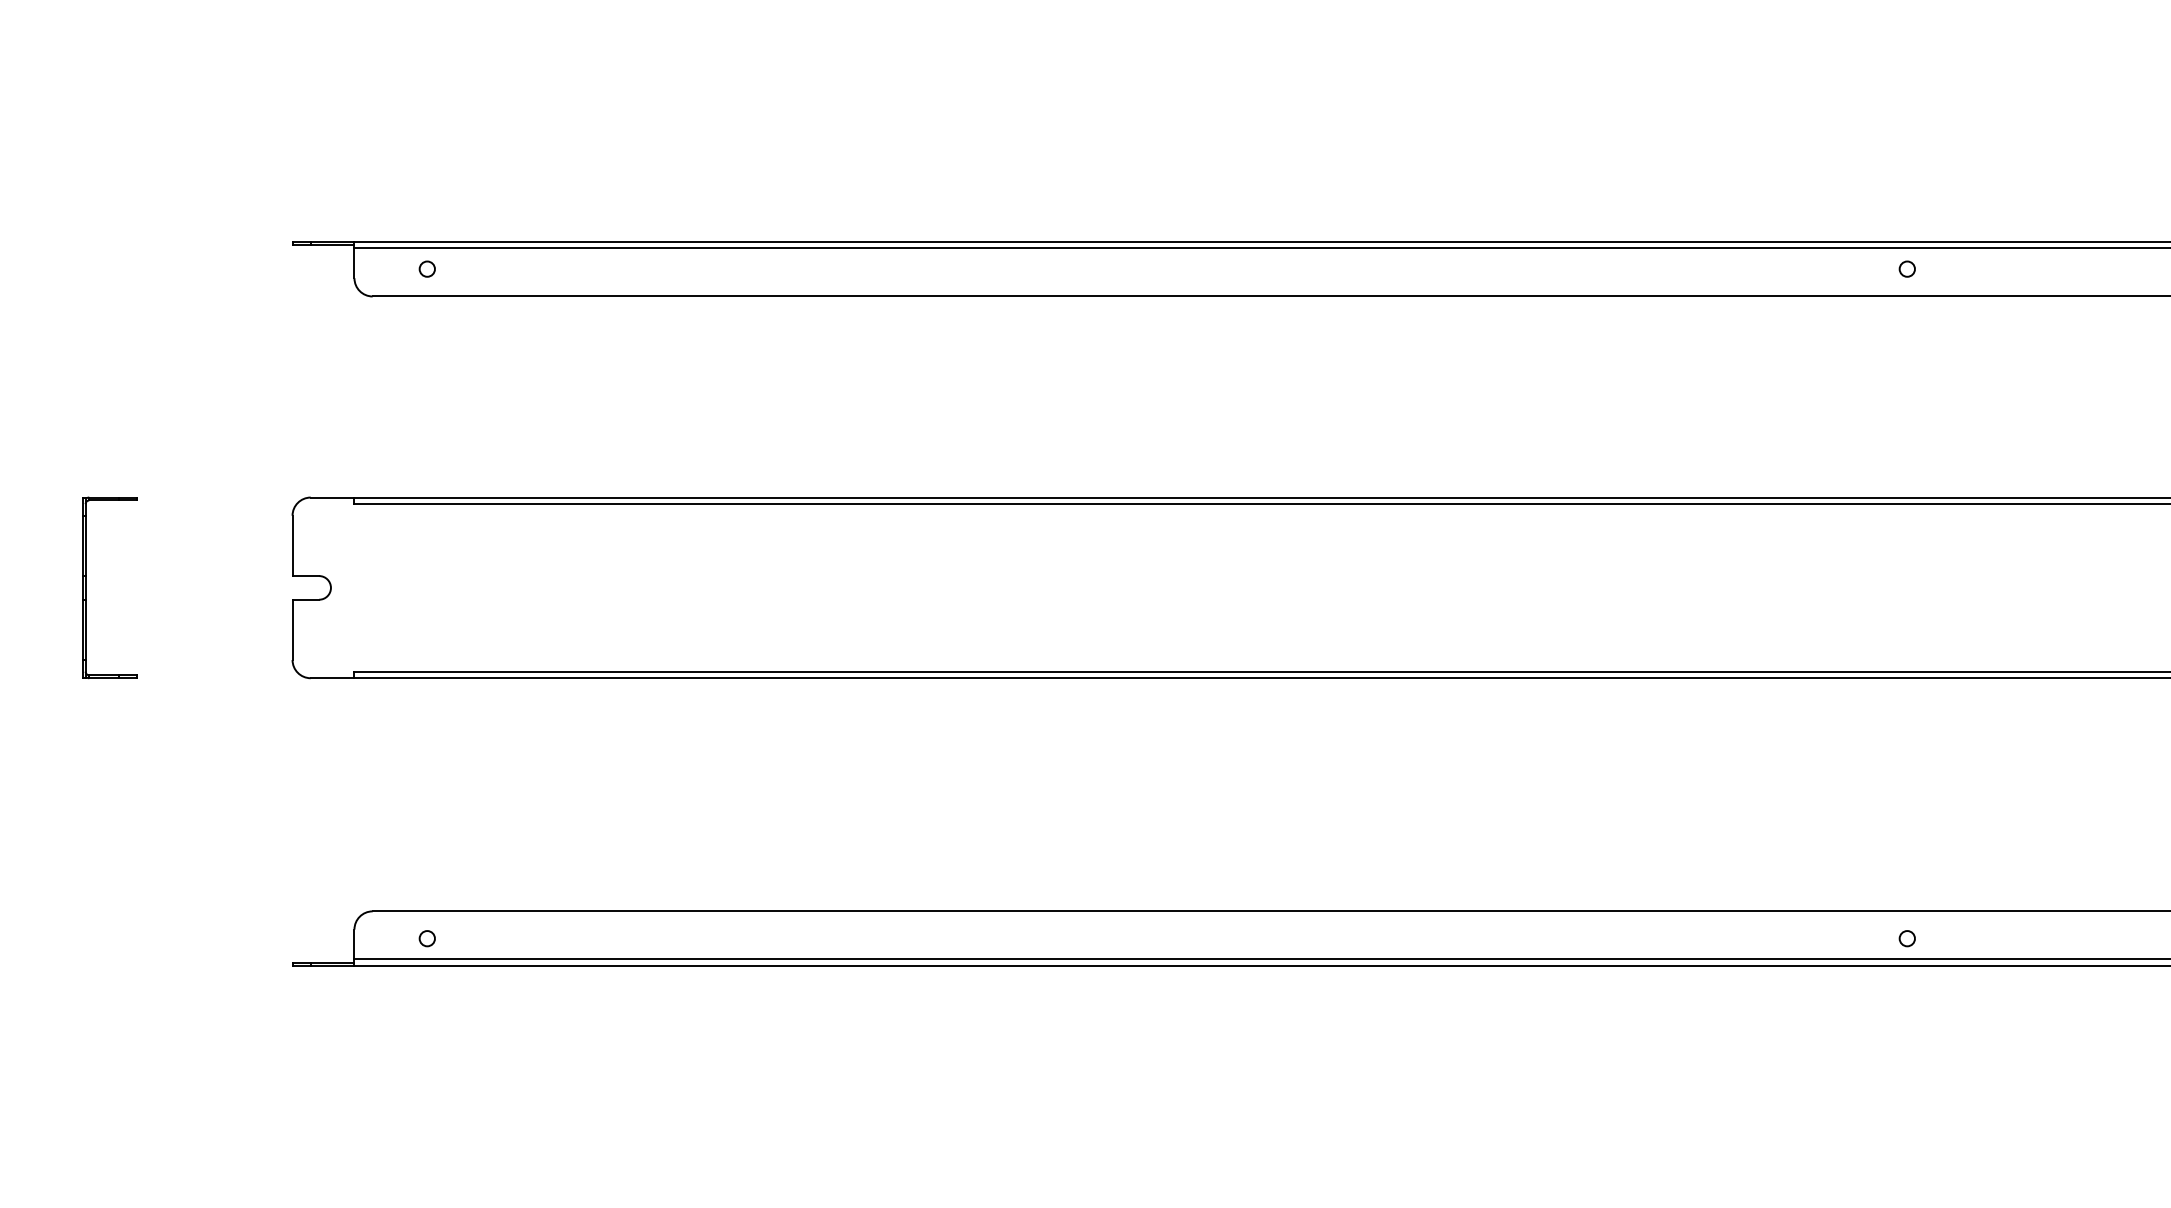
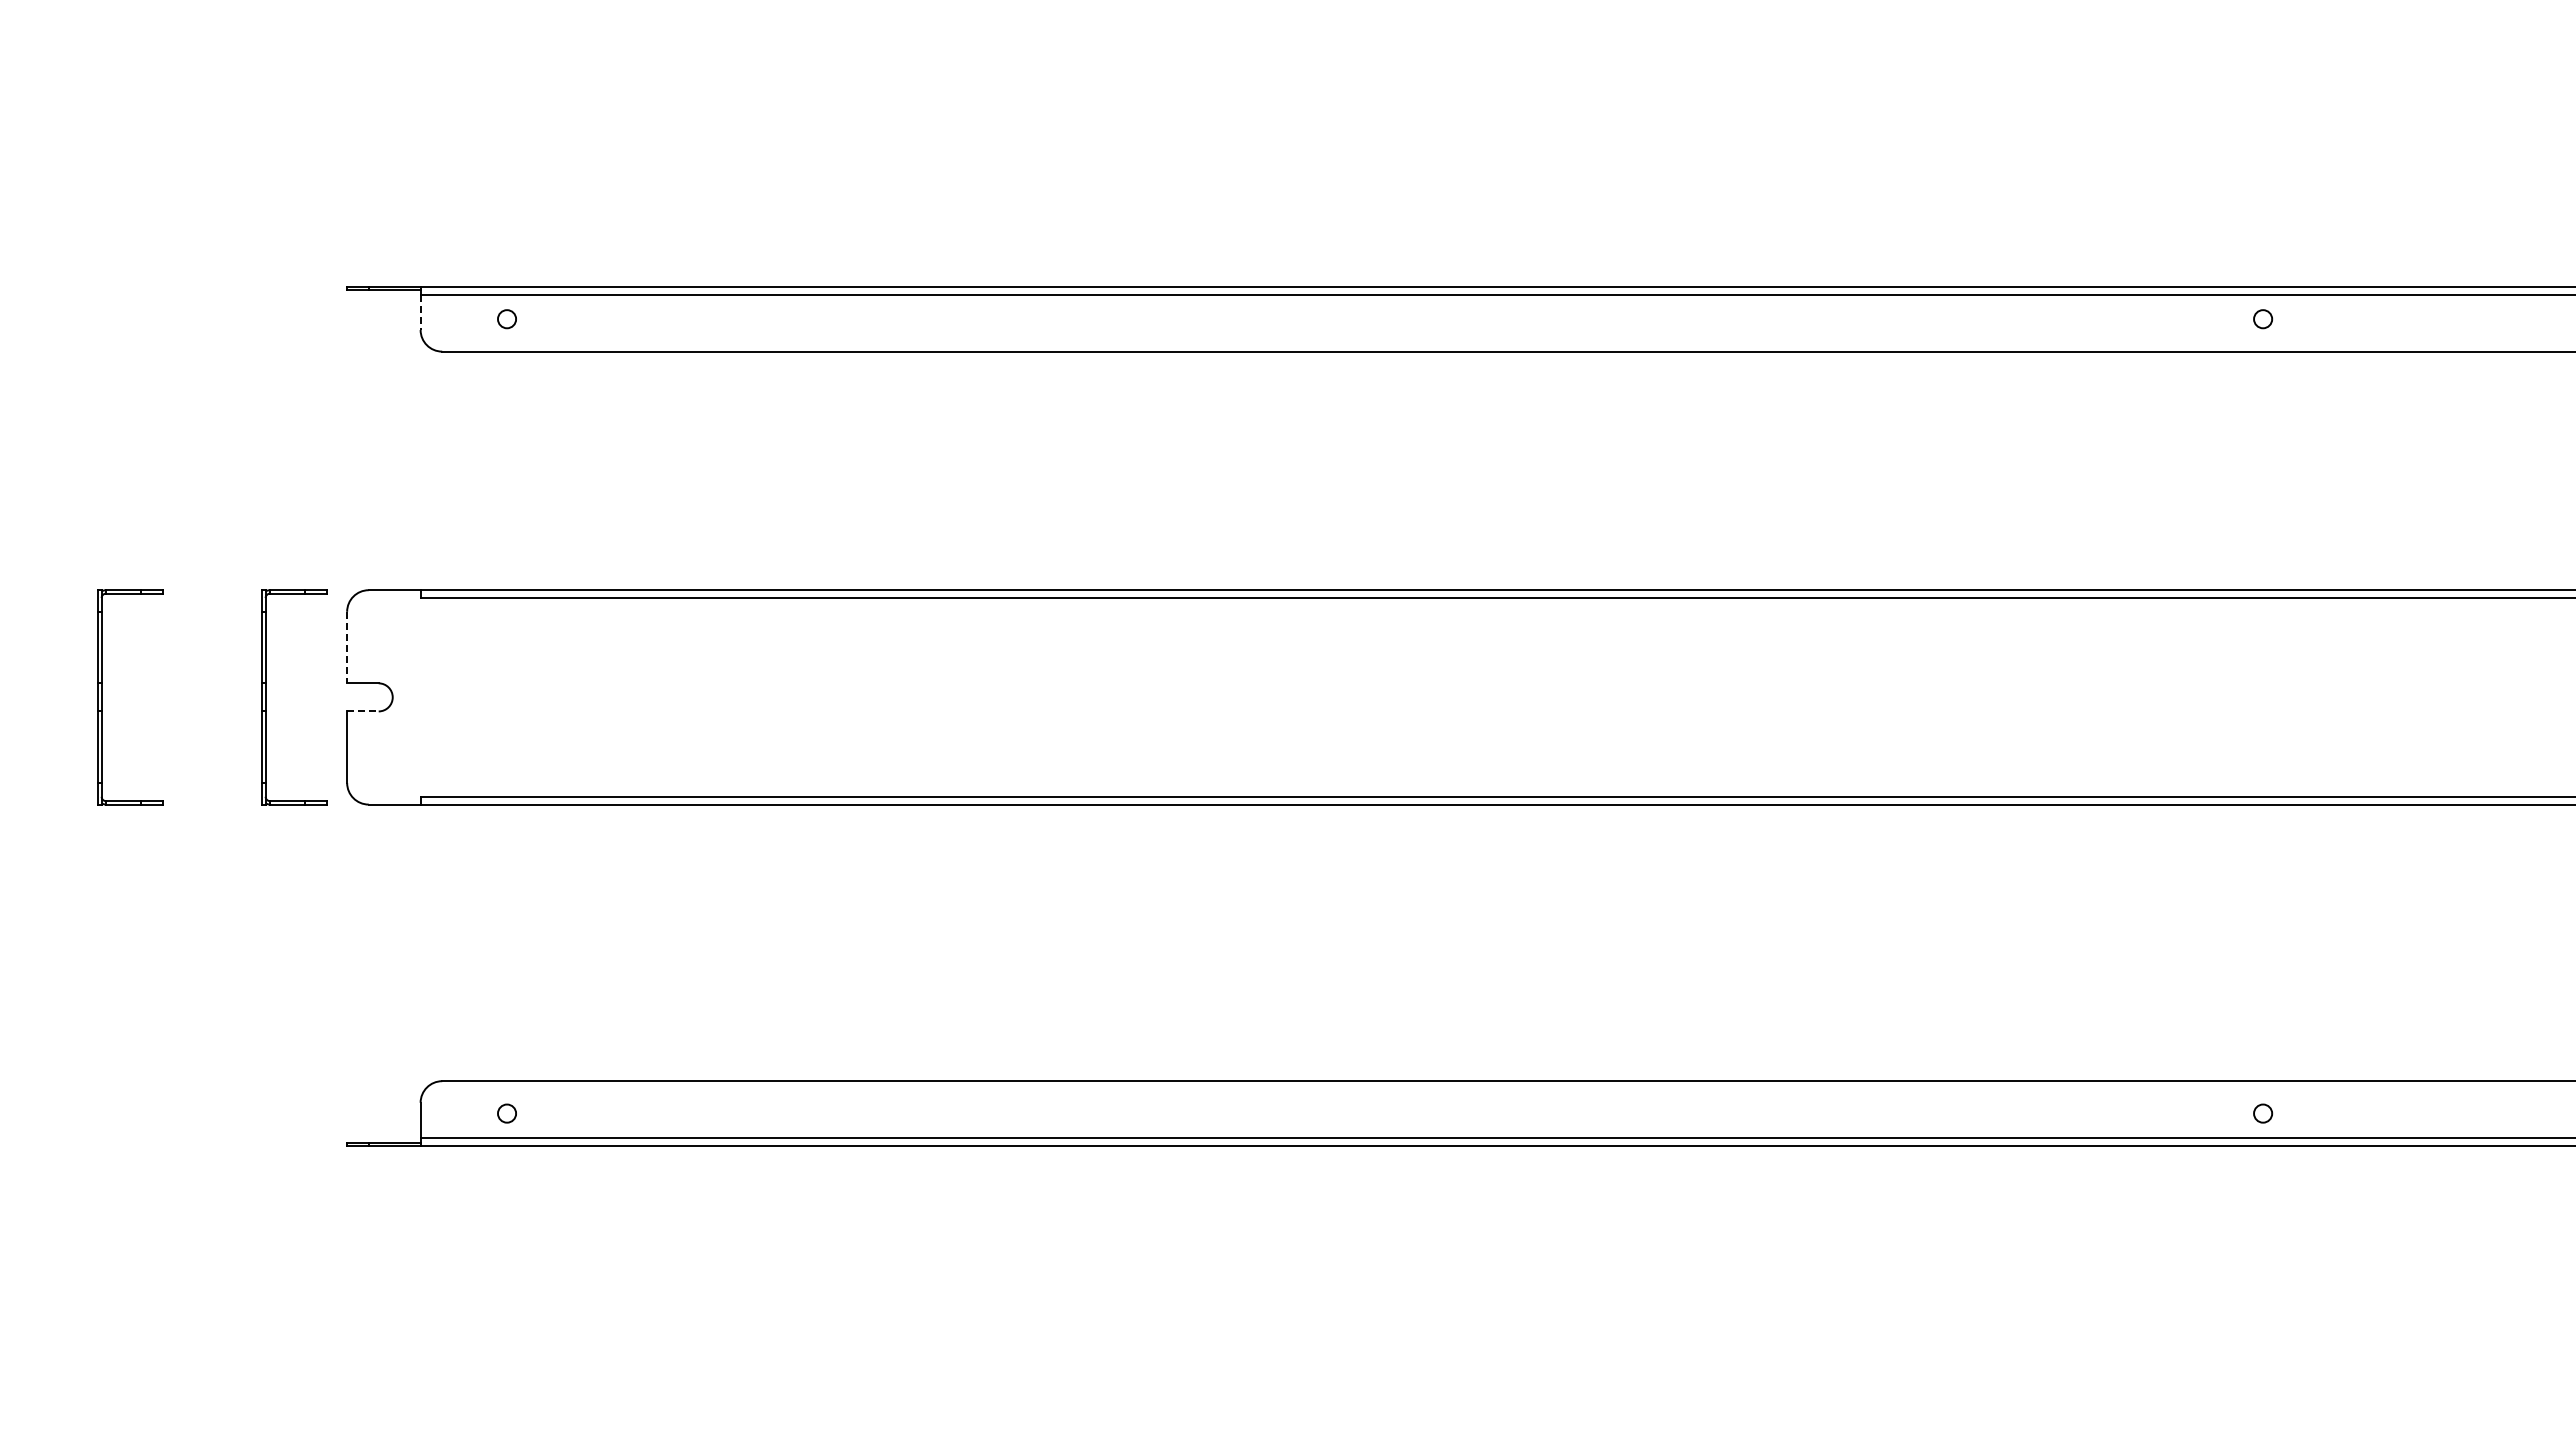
line: (354, 263) -> (420, 312), solid -> dashed
line: (292, 545) -> (347, 647), solid -> dashed
part: (224, 587) -> (266, 697), added
line: (305, 599) -> (362, 711), solid -> dashed

